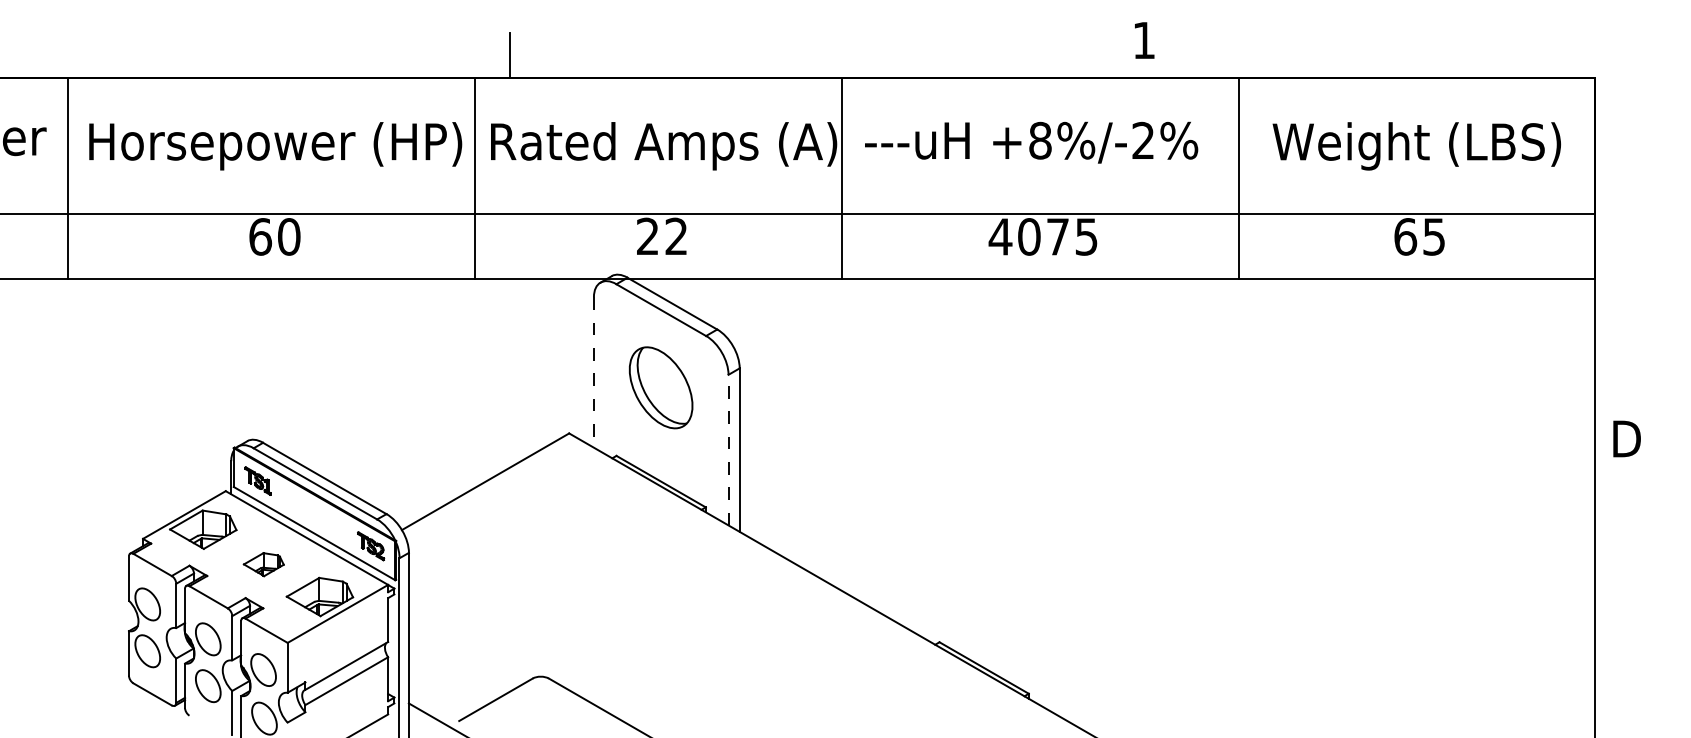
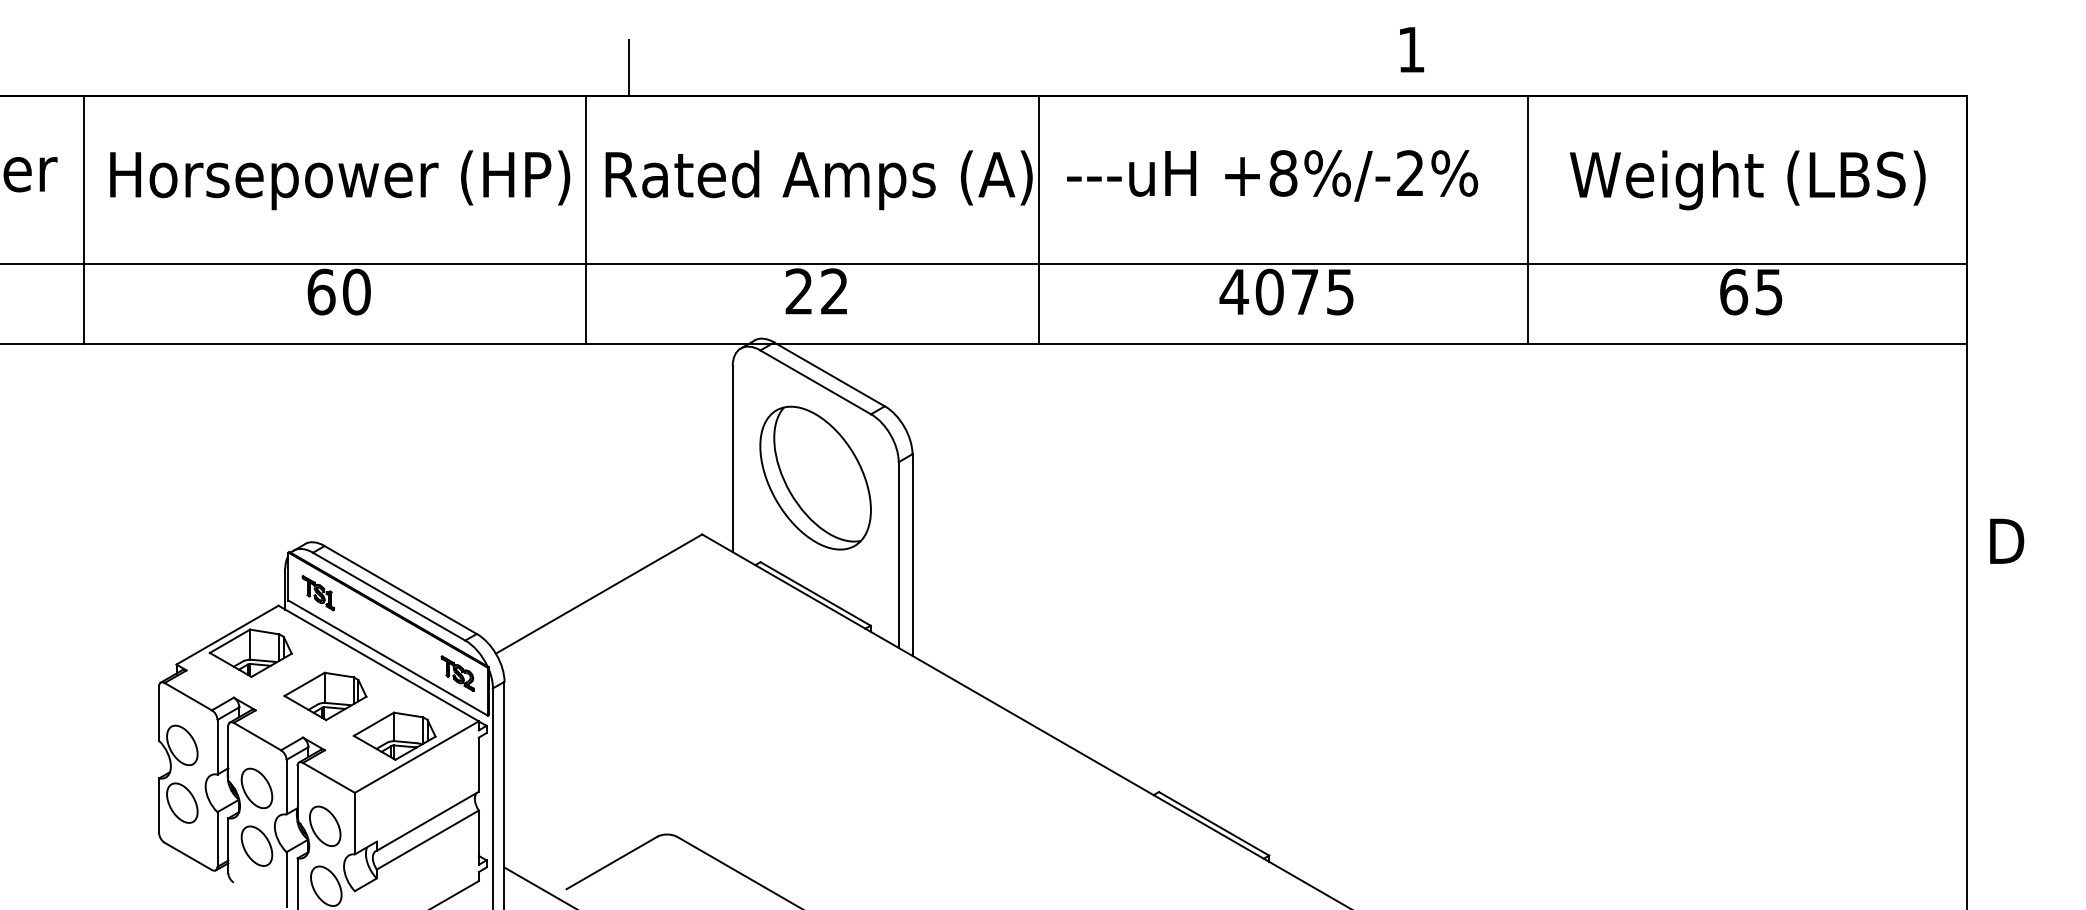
line: (593, 372) -> (732, 459), dashed -> solid
part: (660, 387) -> (814, 477), size x1.43
line: (728, 449) -> (898, 554), dashed -> solid
part: (263, 564) -> (325, 696), size x1.67

